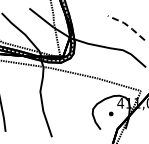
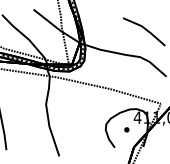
line: (127, 25) -> (145, 28), dashed -> solid

